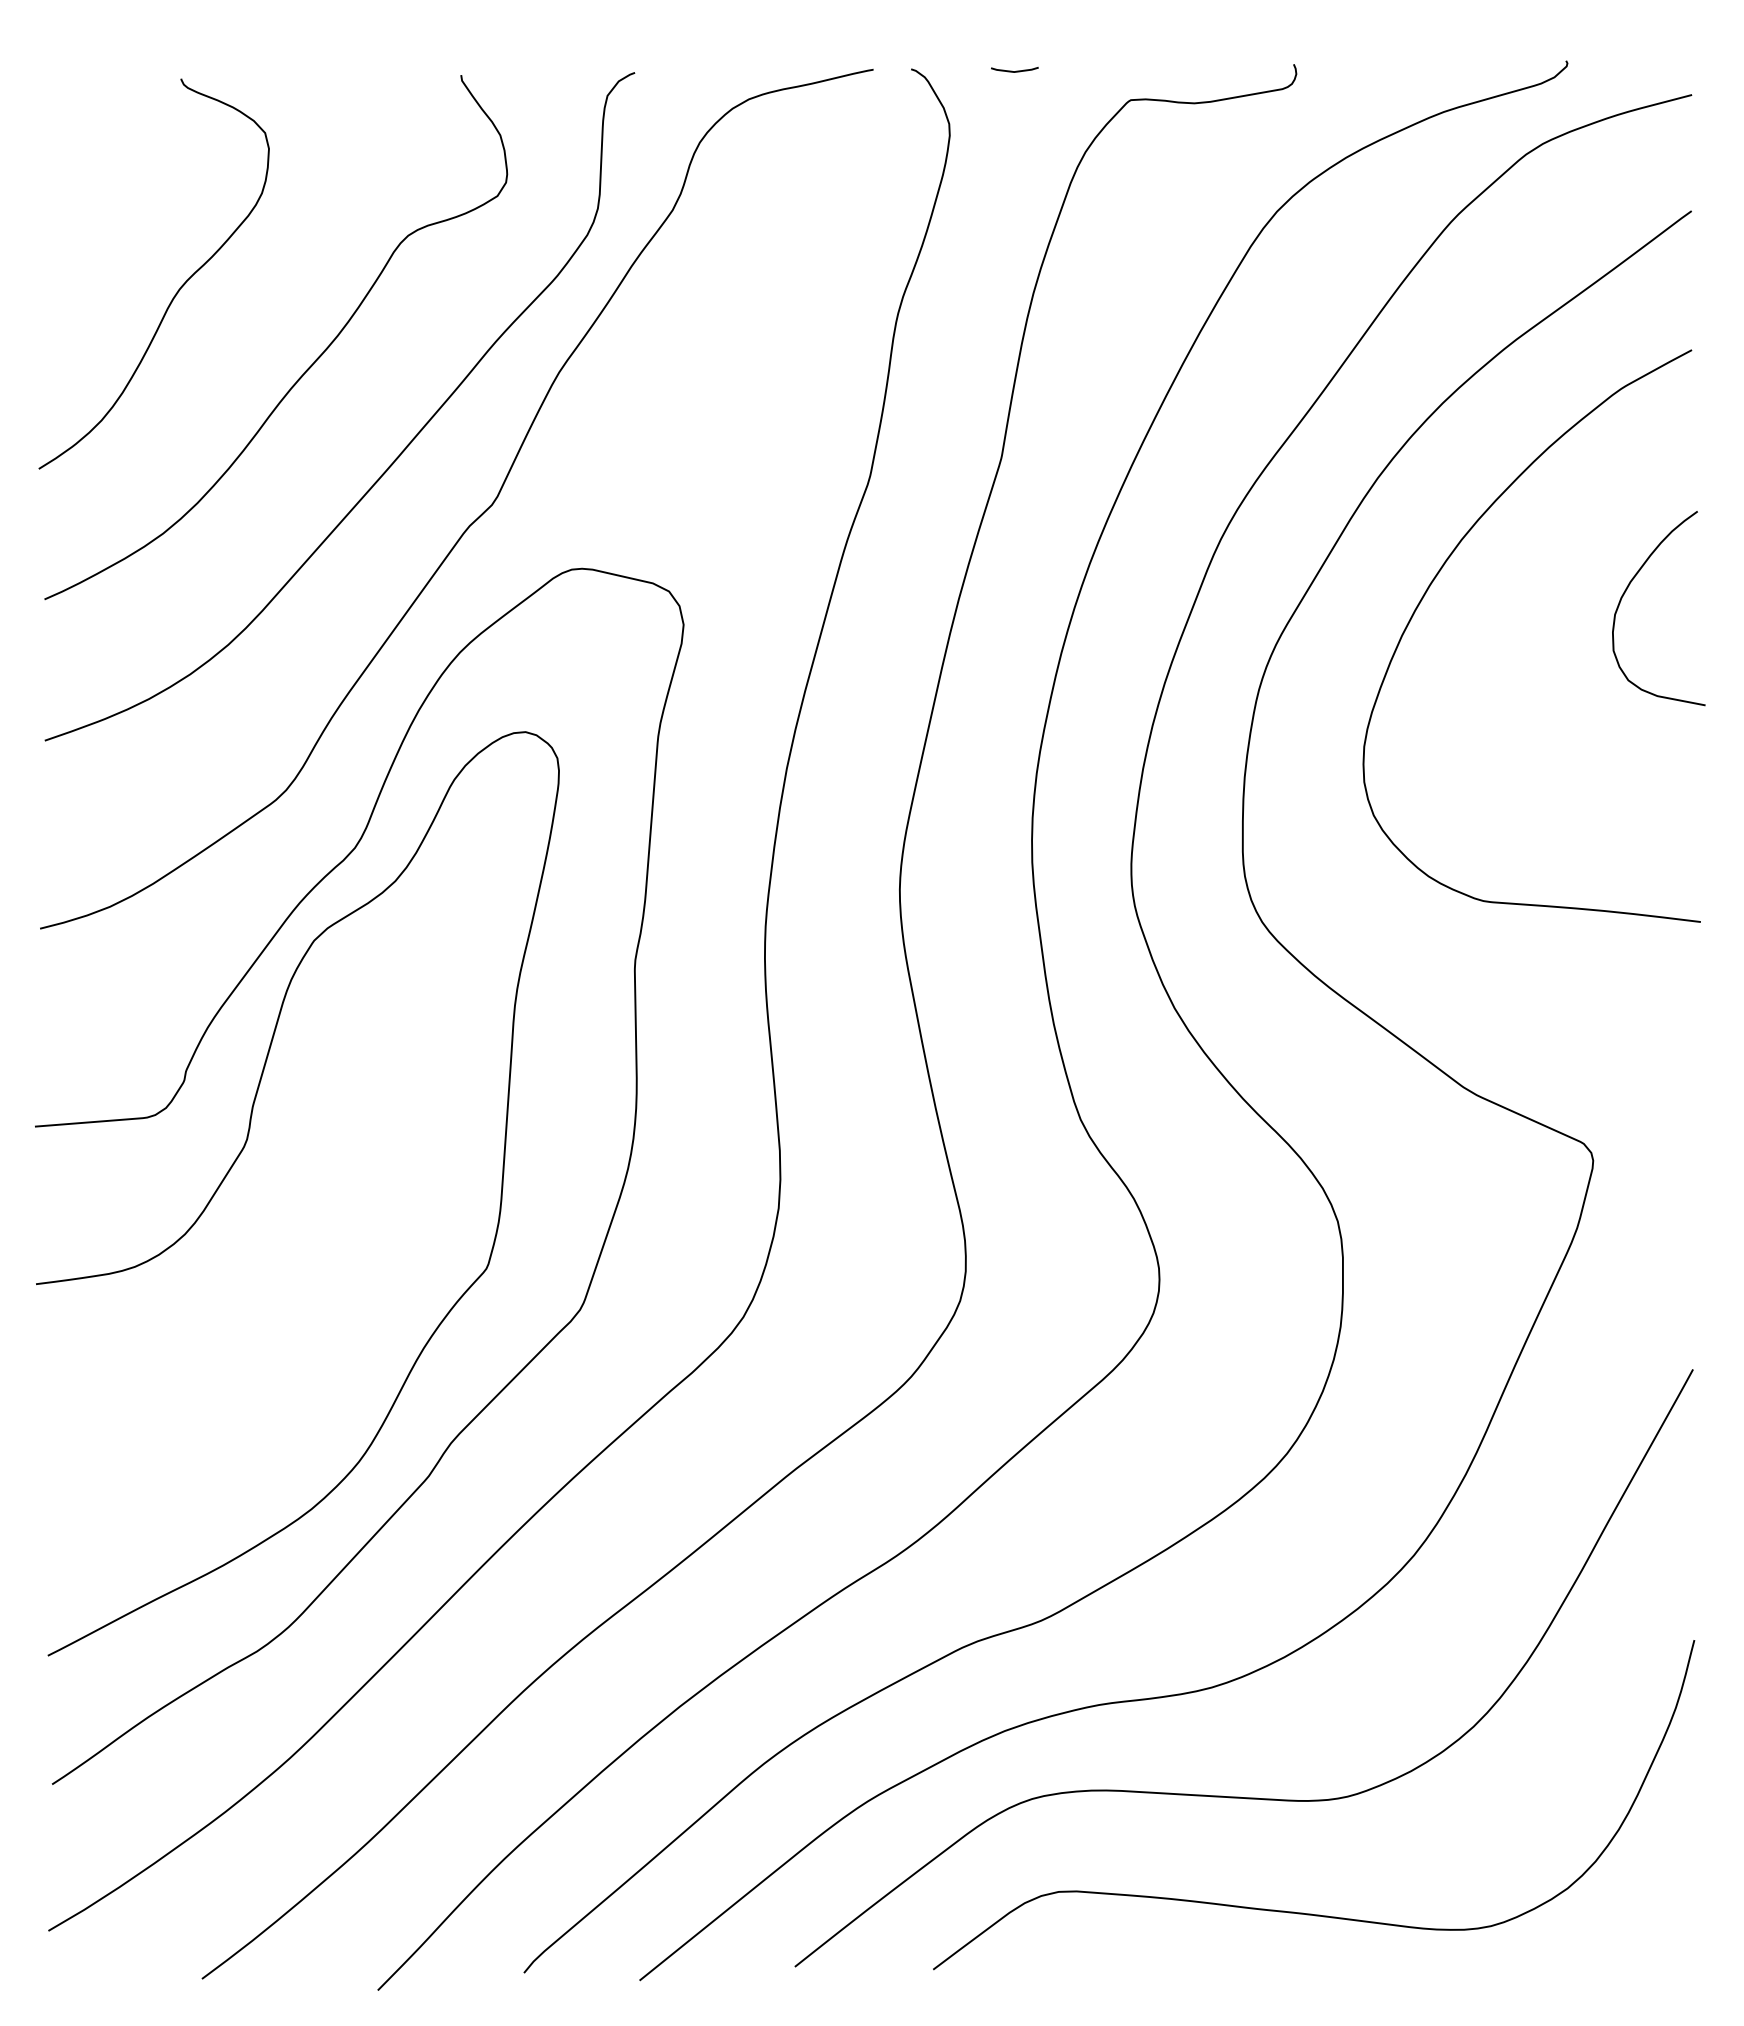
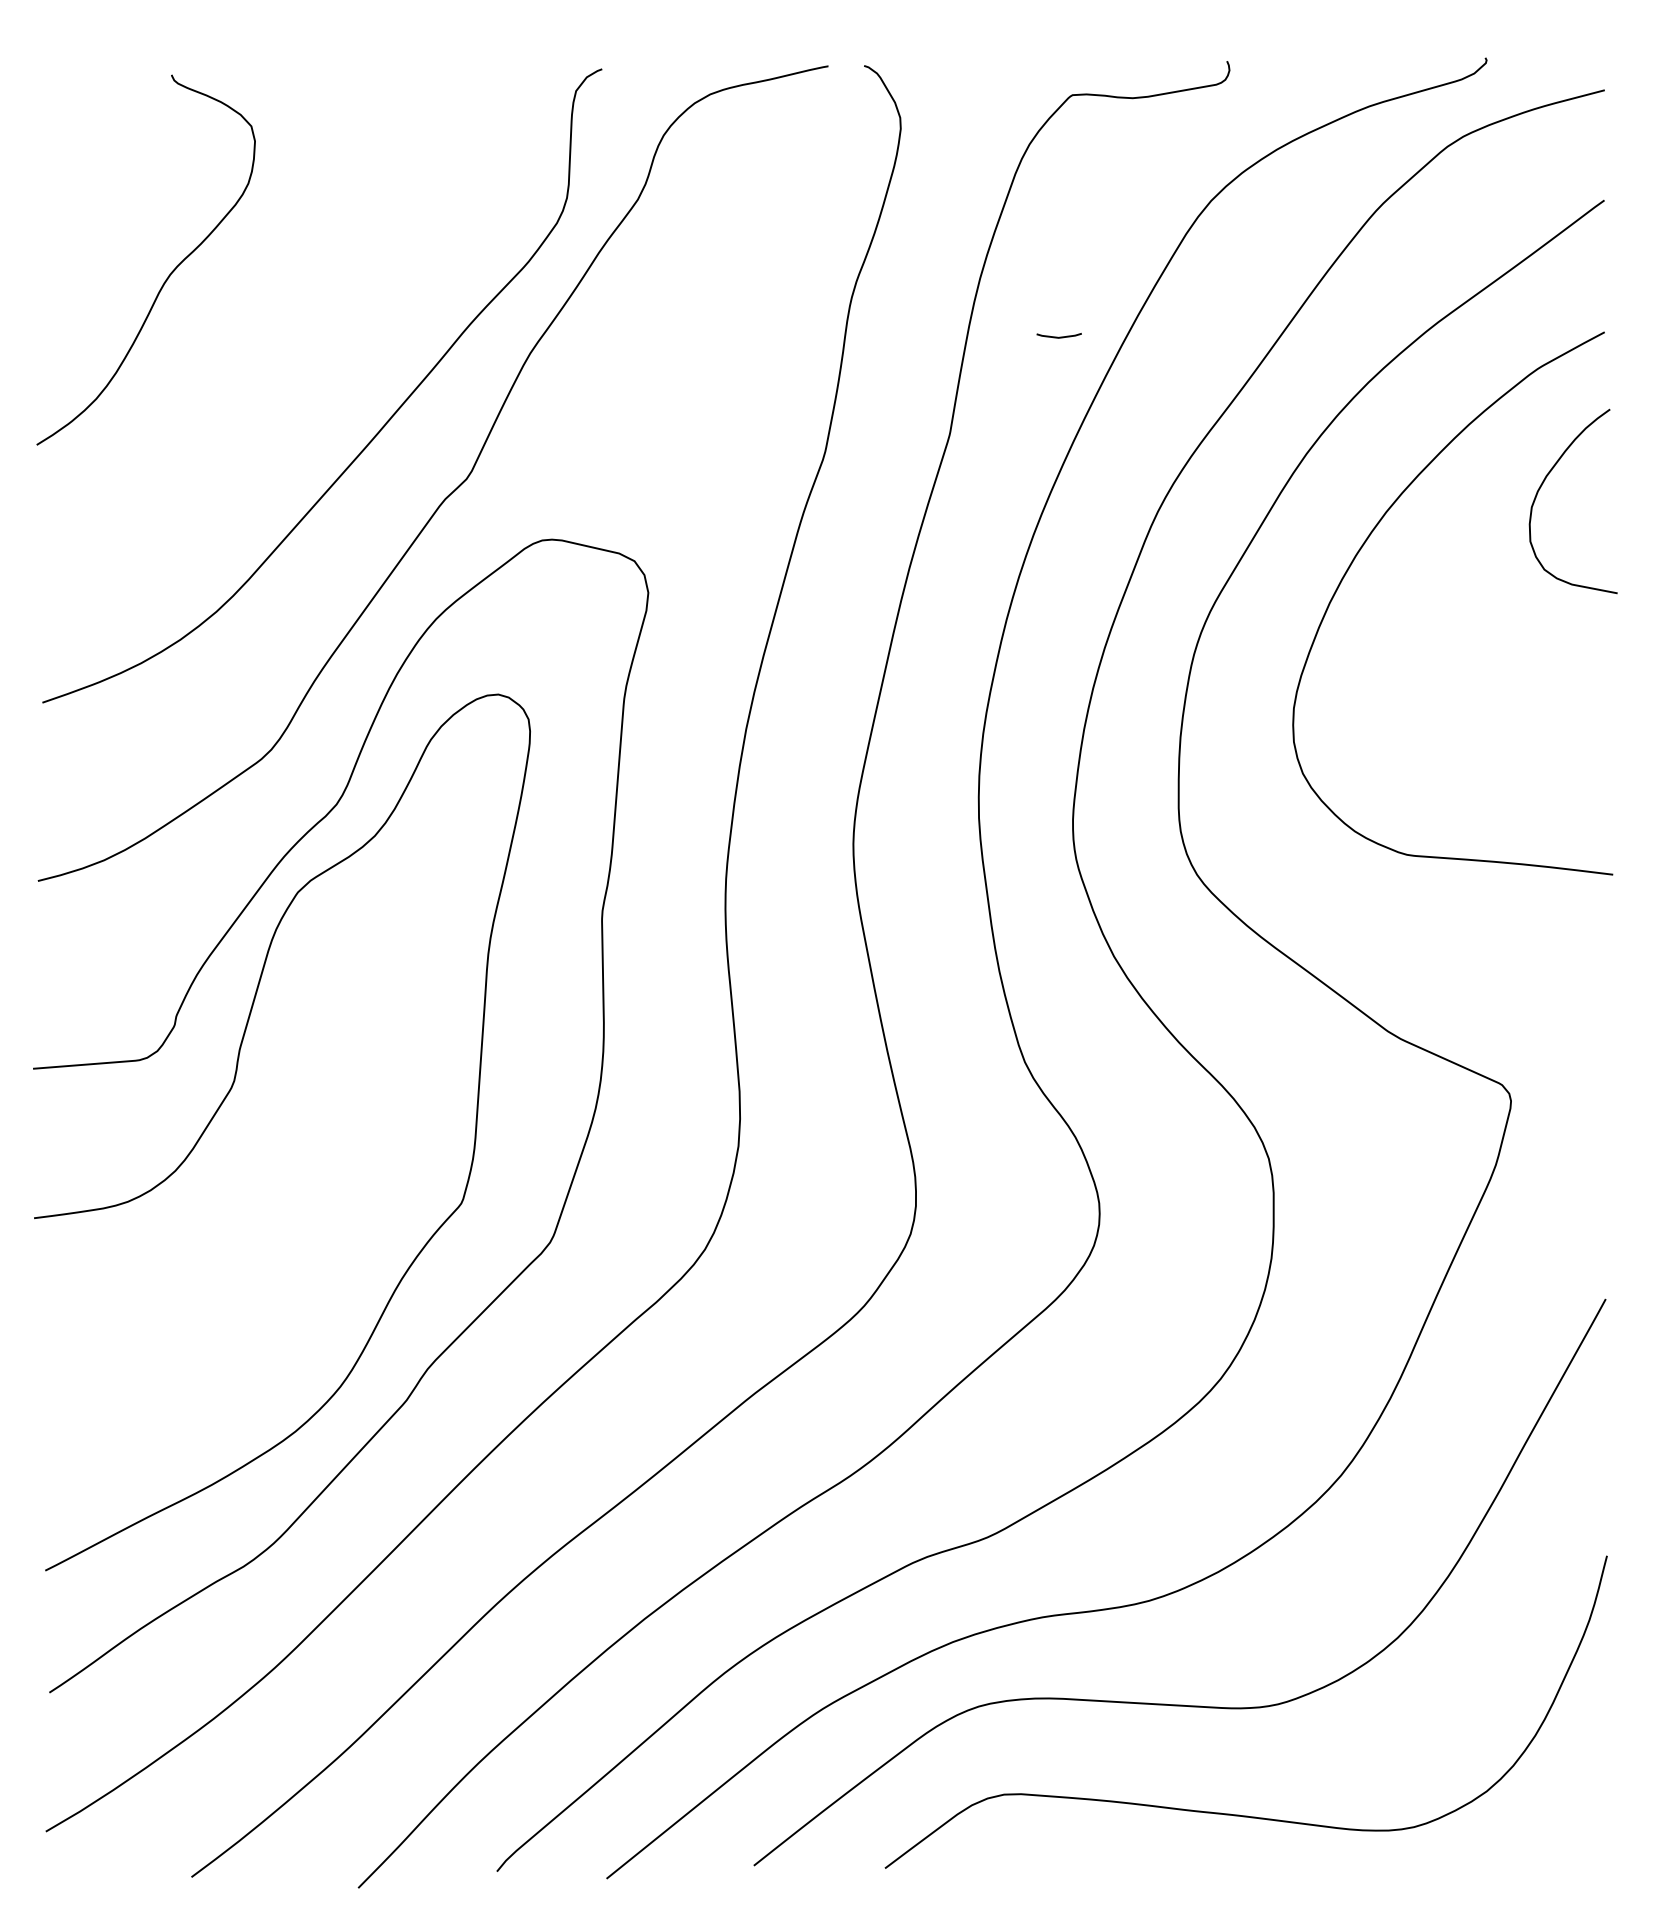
line: (1014, 71) -> (1058, 337), moved
curve: (307, 368) -> (291, 349), removed
curve: (1626, 591) -> (1542, 485), moved

